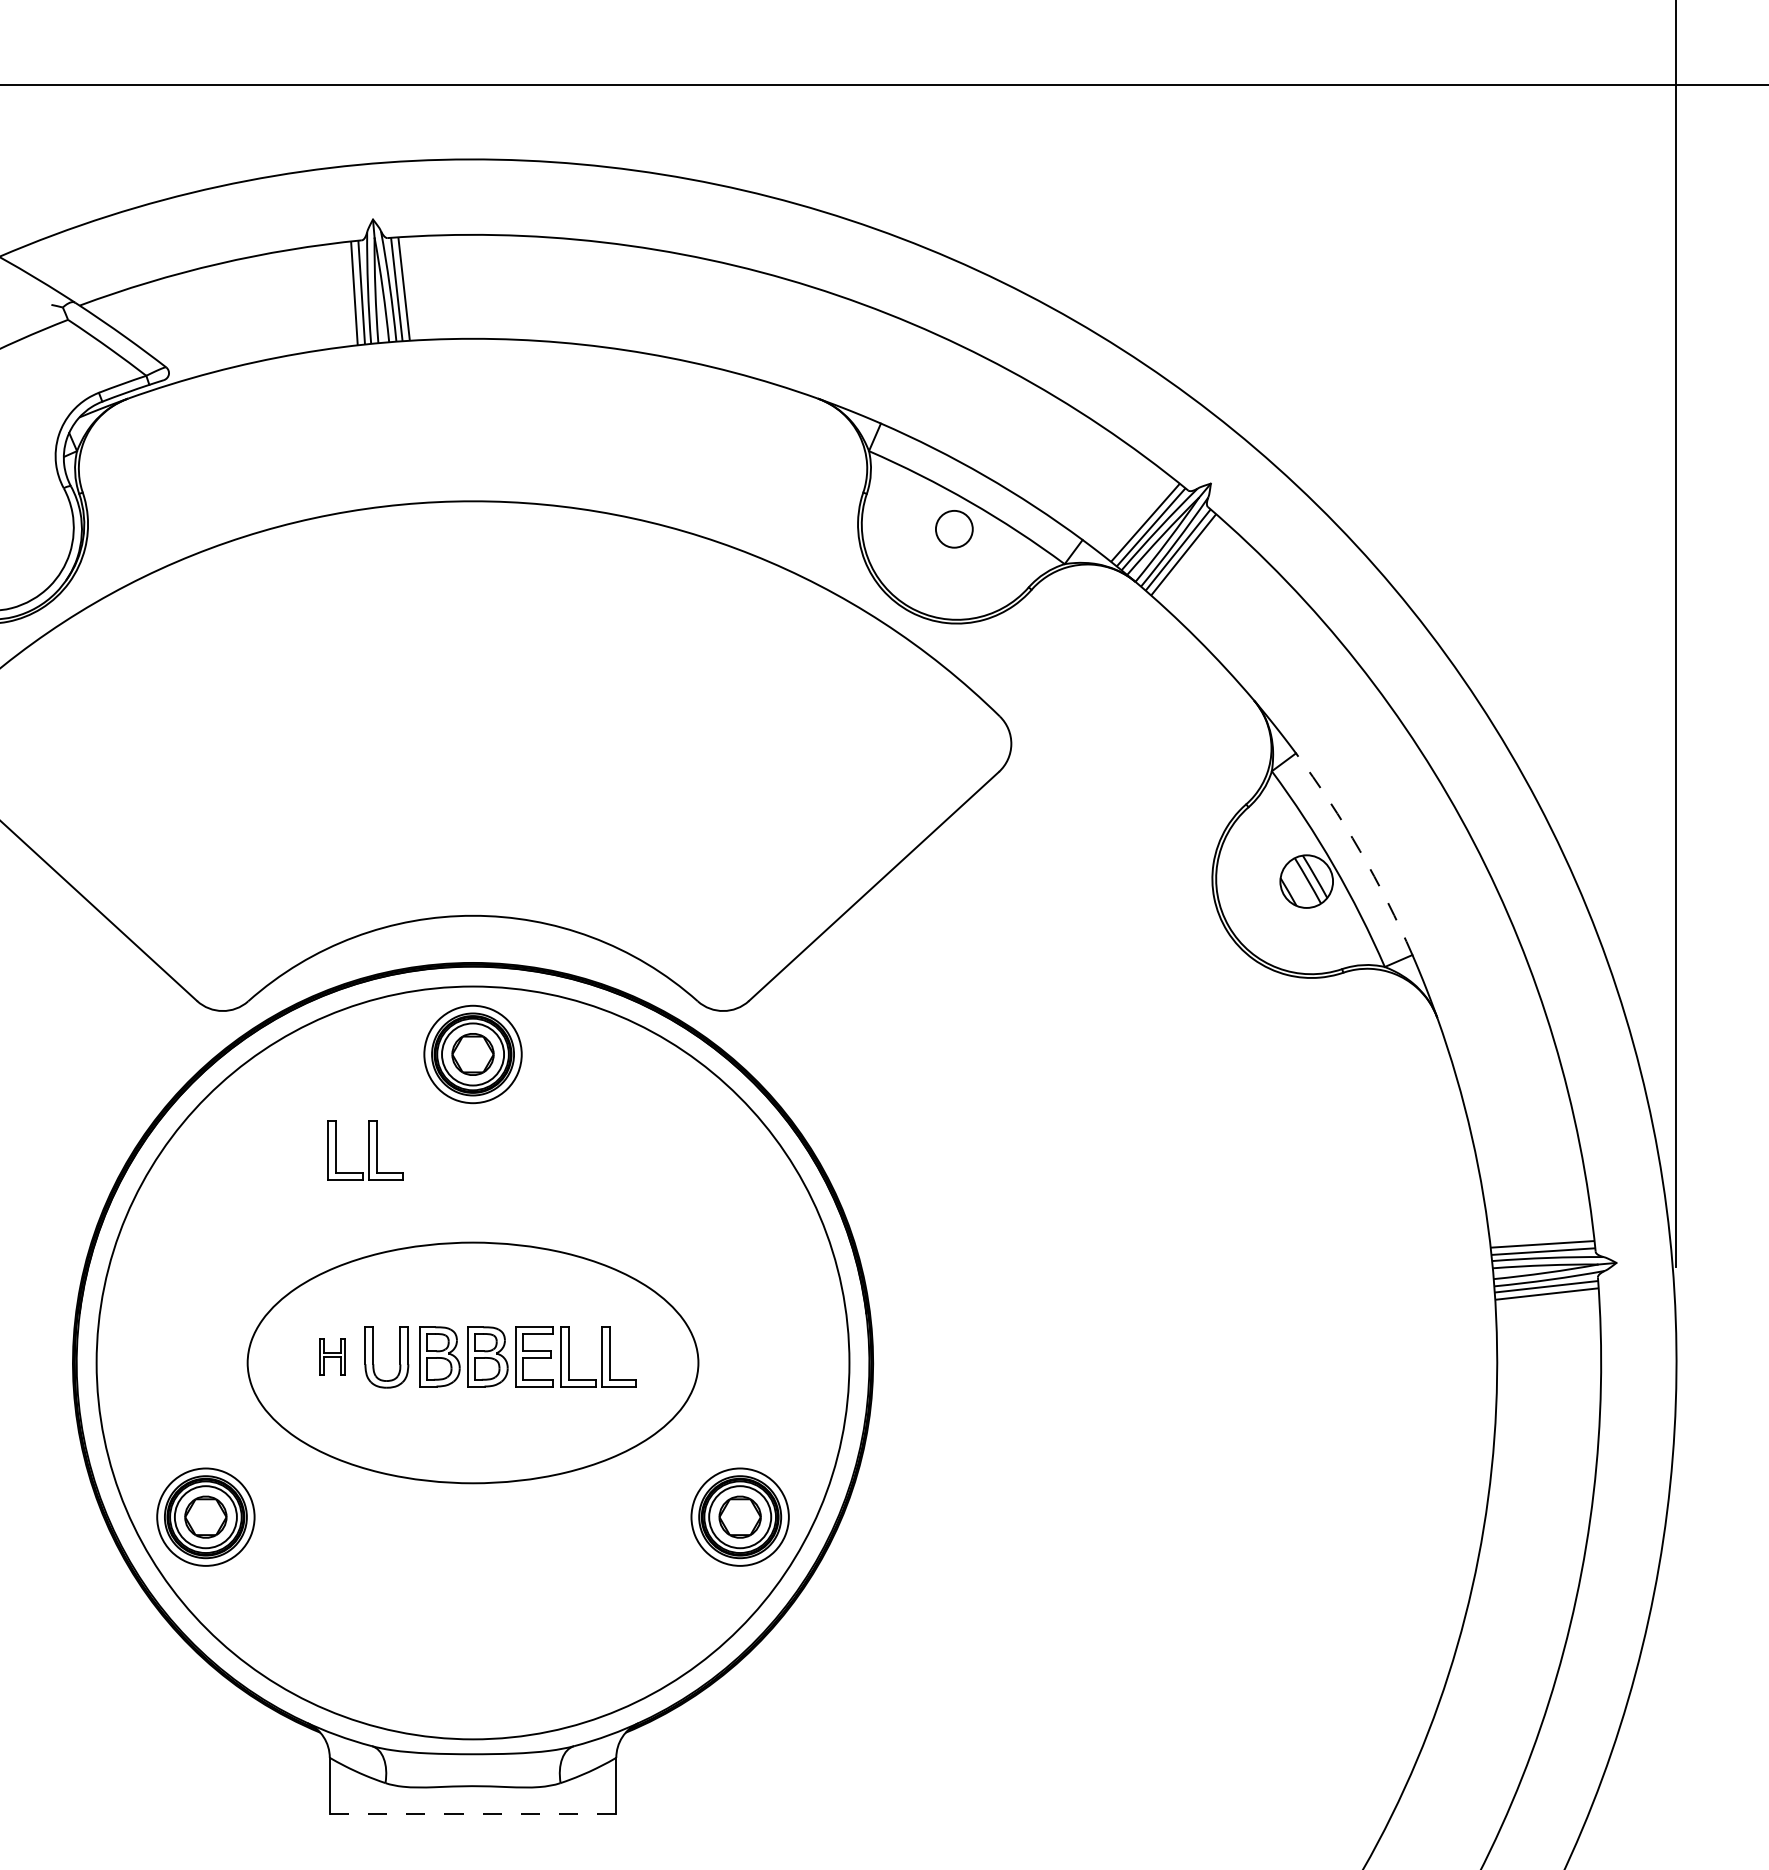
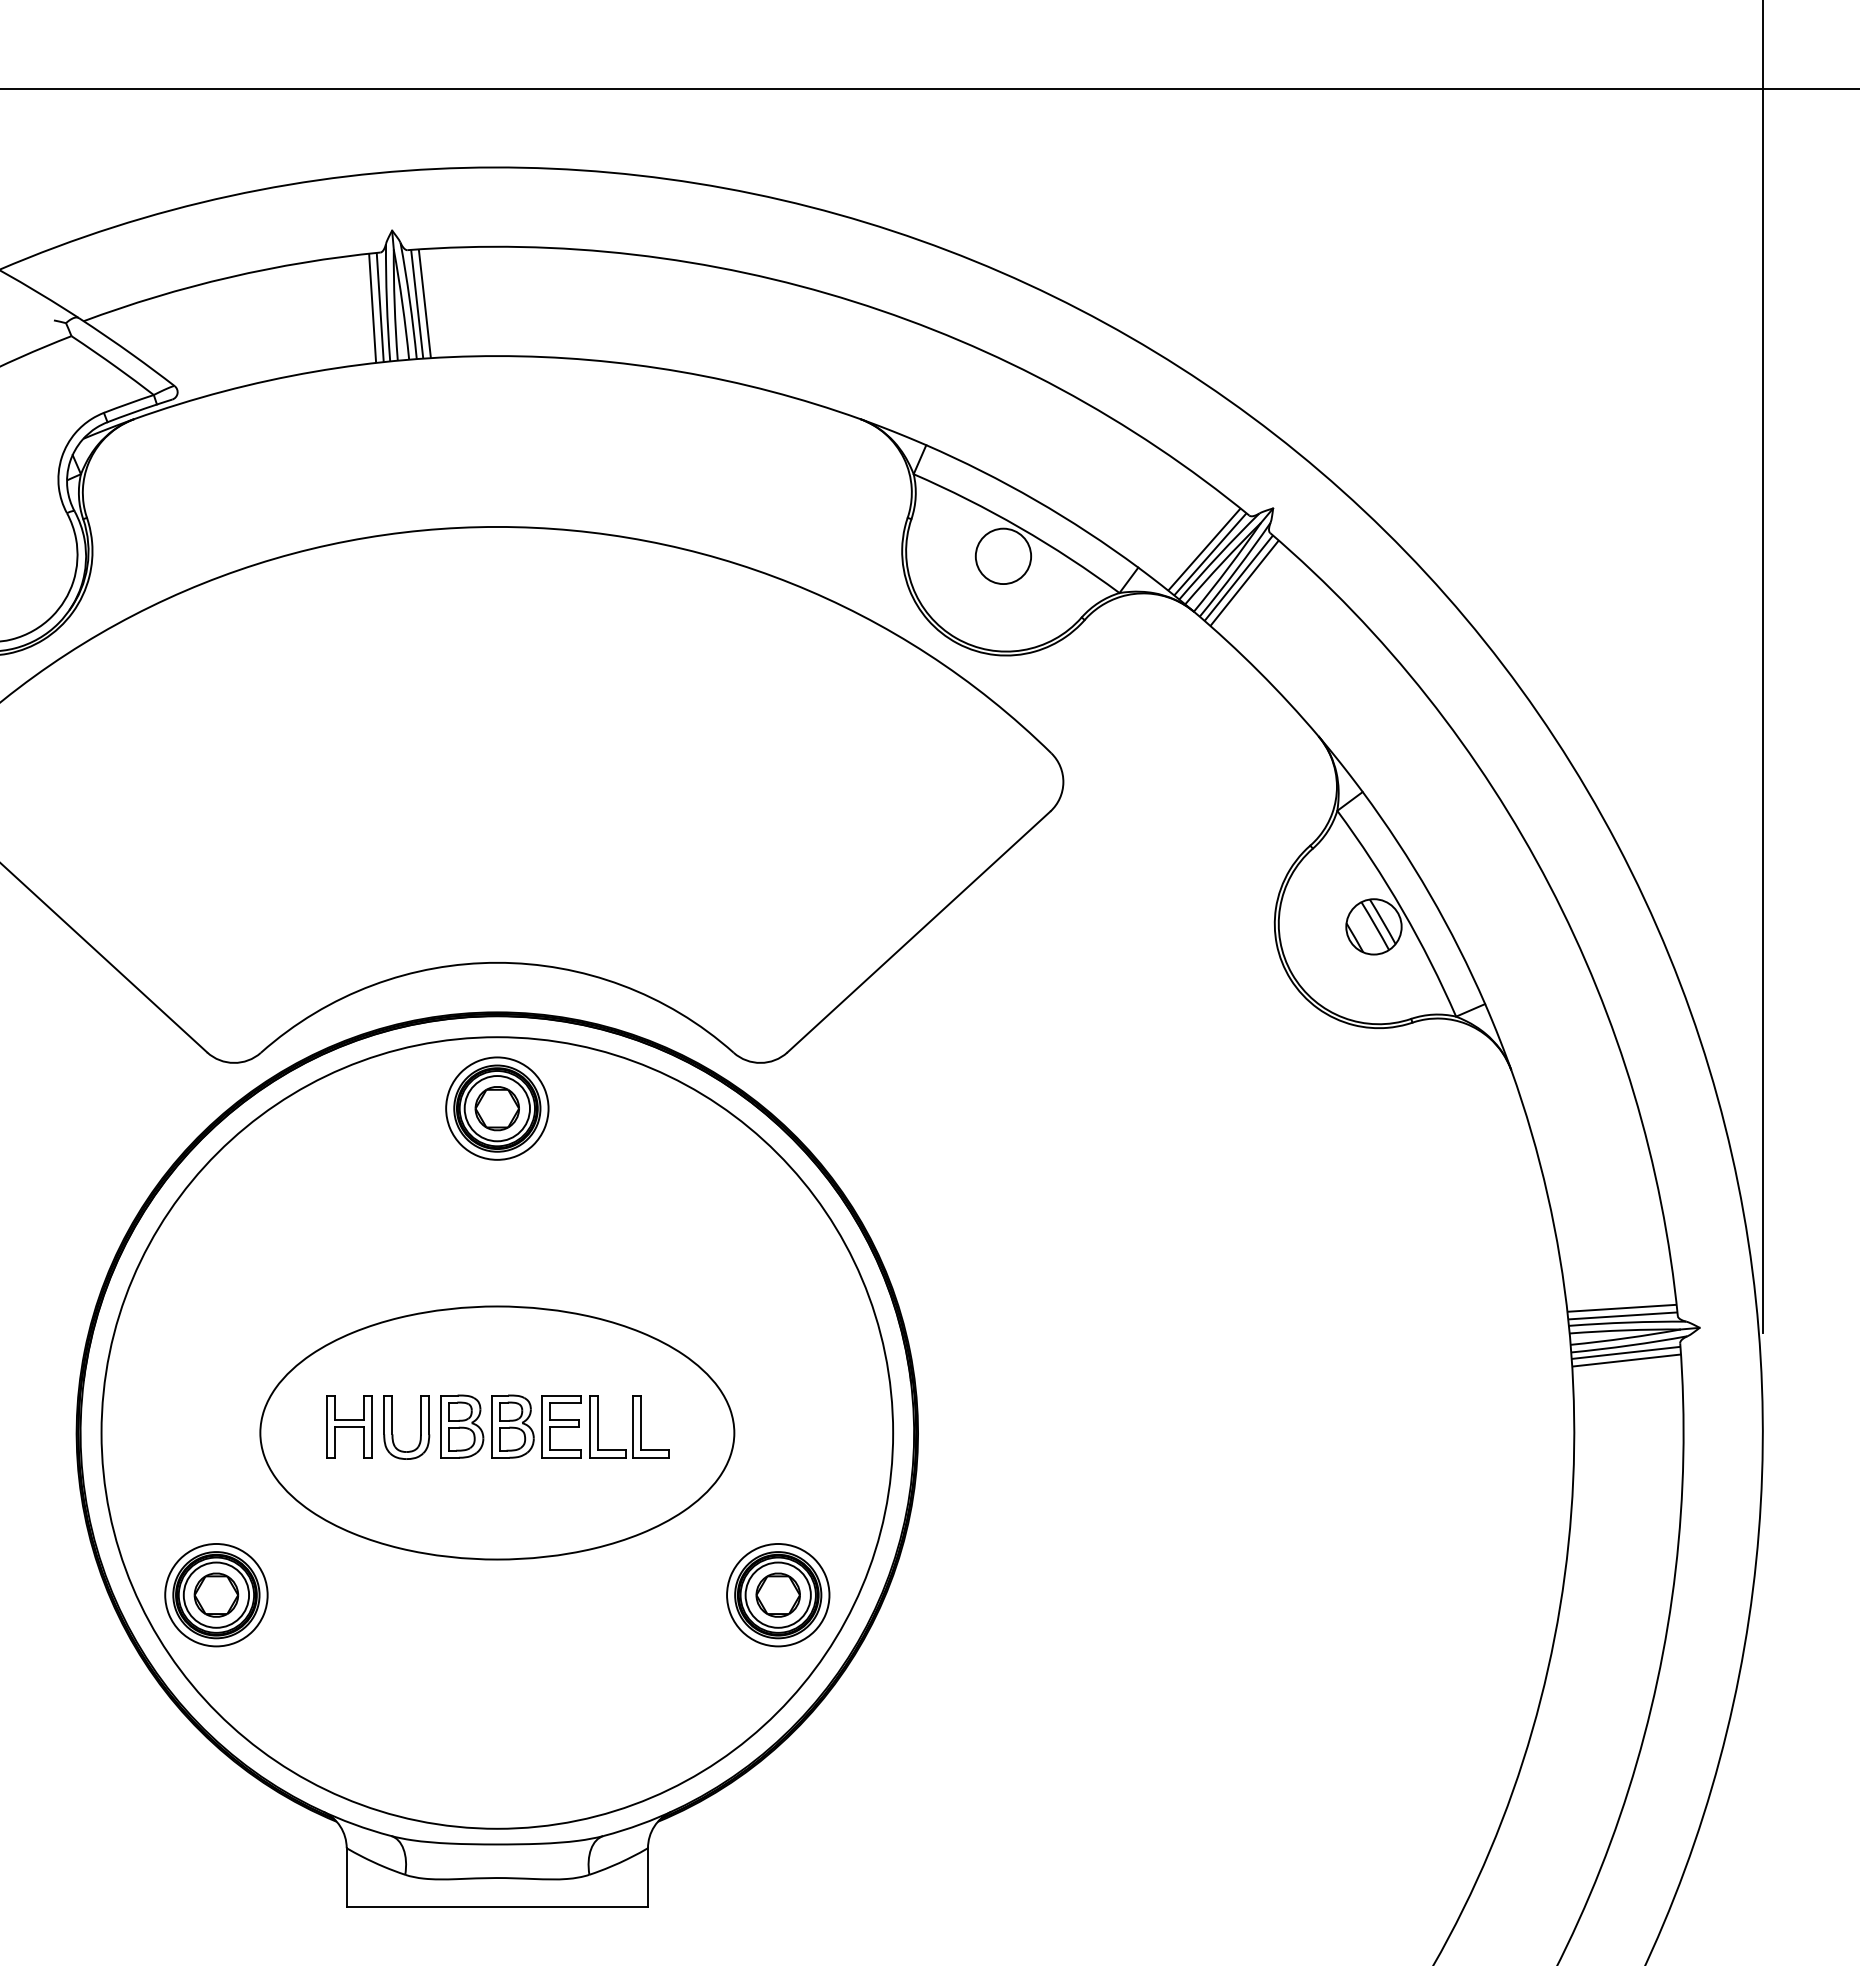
circle: (954, 529) -> (1003, 556), size x1.43
arc: (1360, 850) -> (1430, 894), dashed -> solid
part: (365, 1150) -> (384, 1209), removed
part: (332, 1356) -> (349, 1426), size x1.67
line: (473, 1814) -> (497, 1907), dashed -> solid

